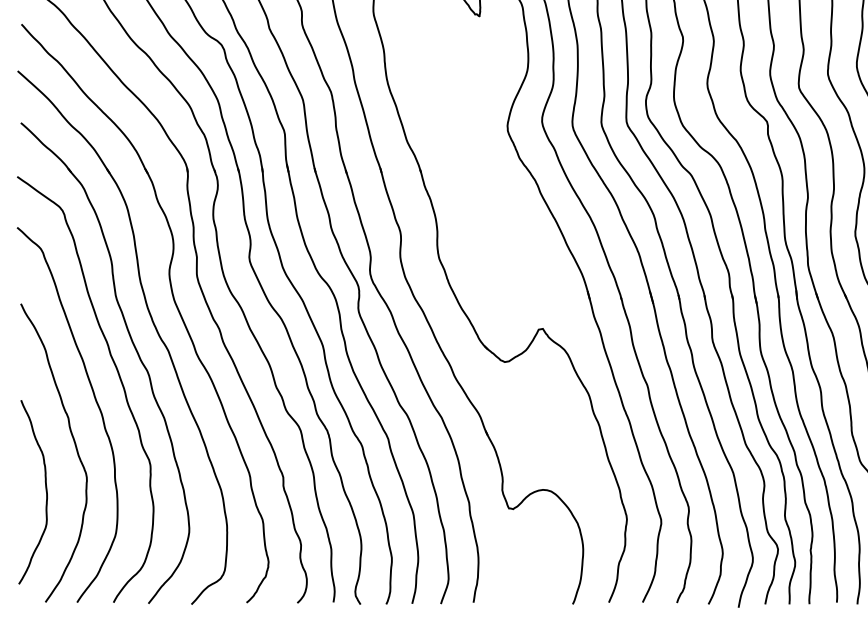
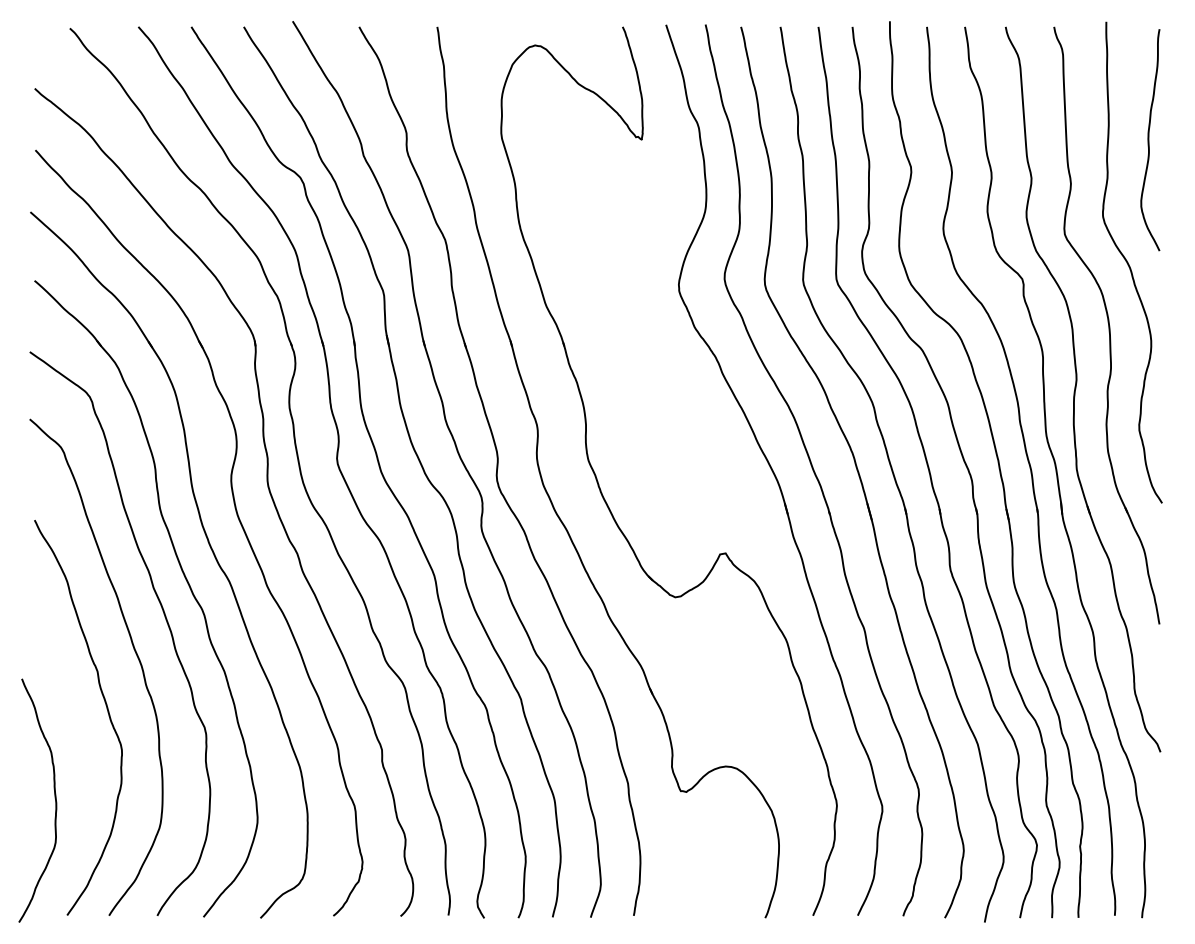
curve: (45, 490) -> (54, 798), moved

